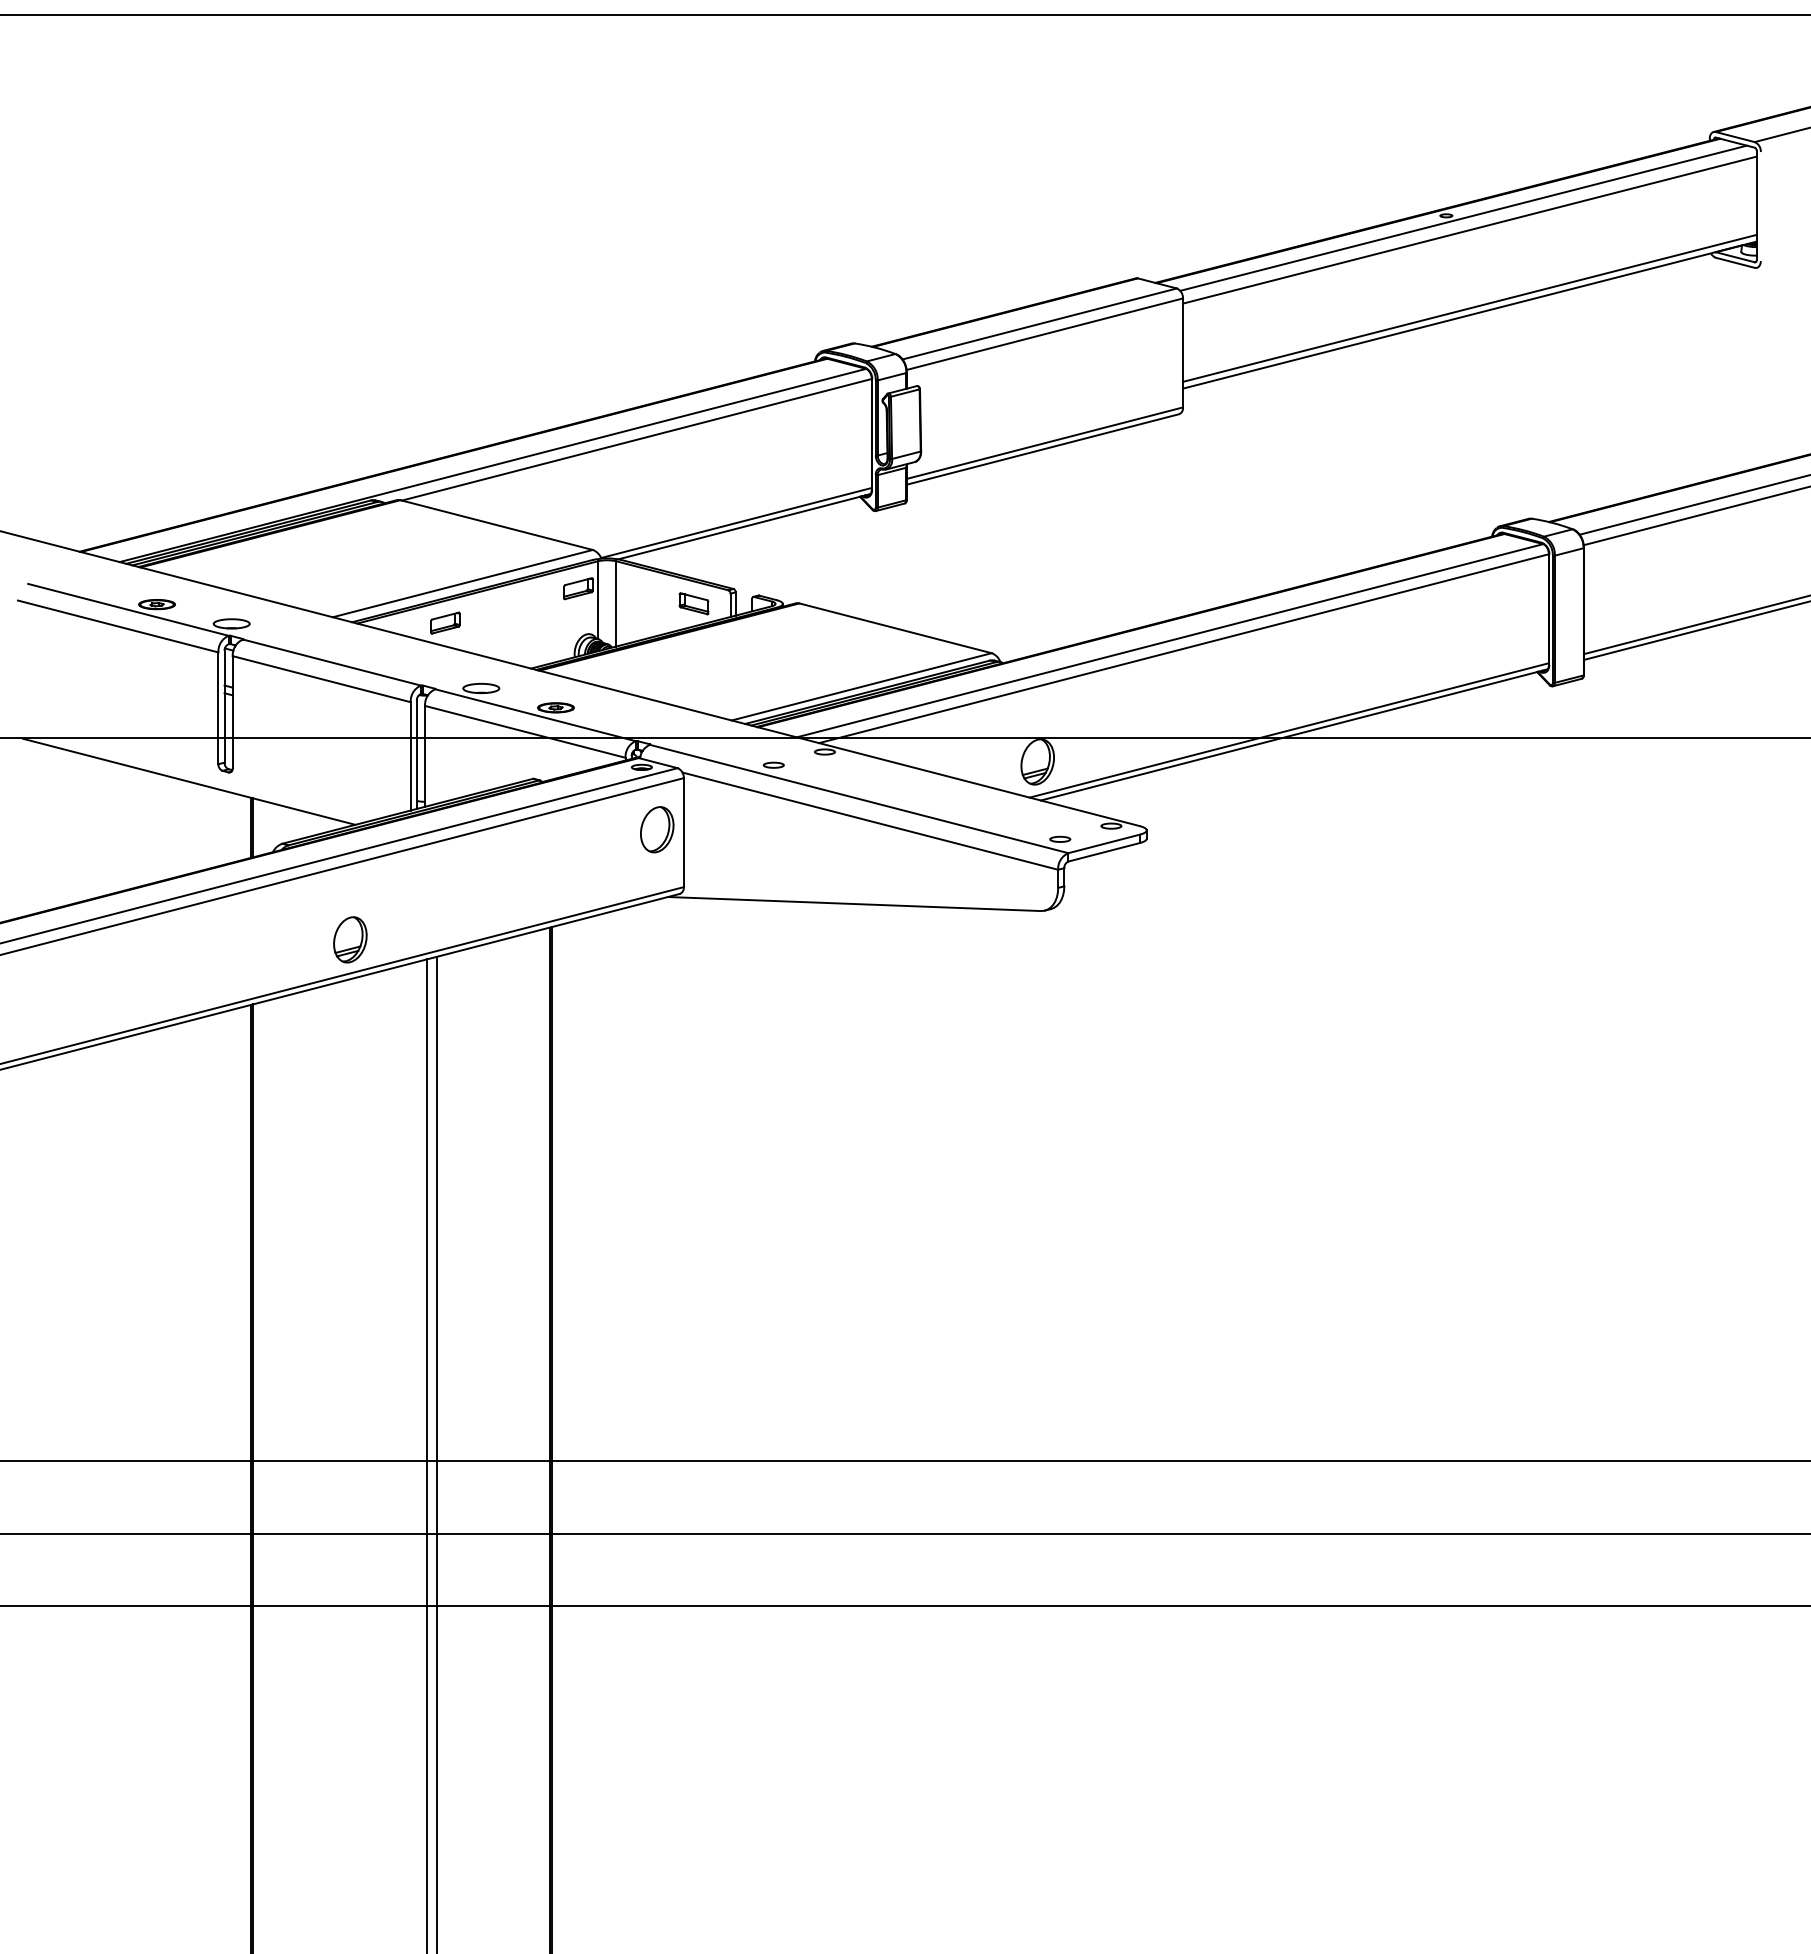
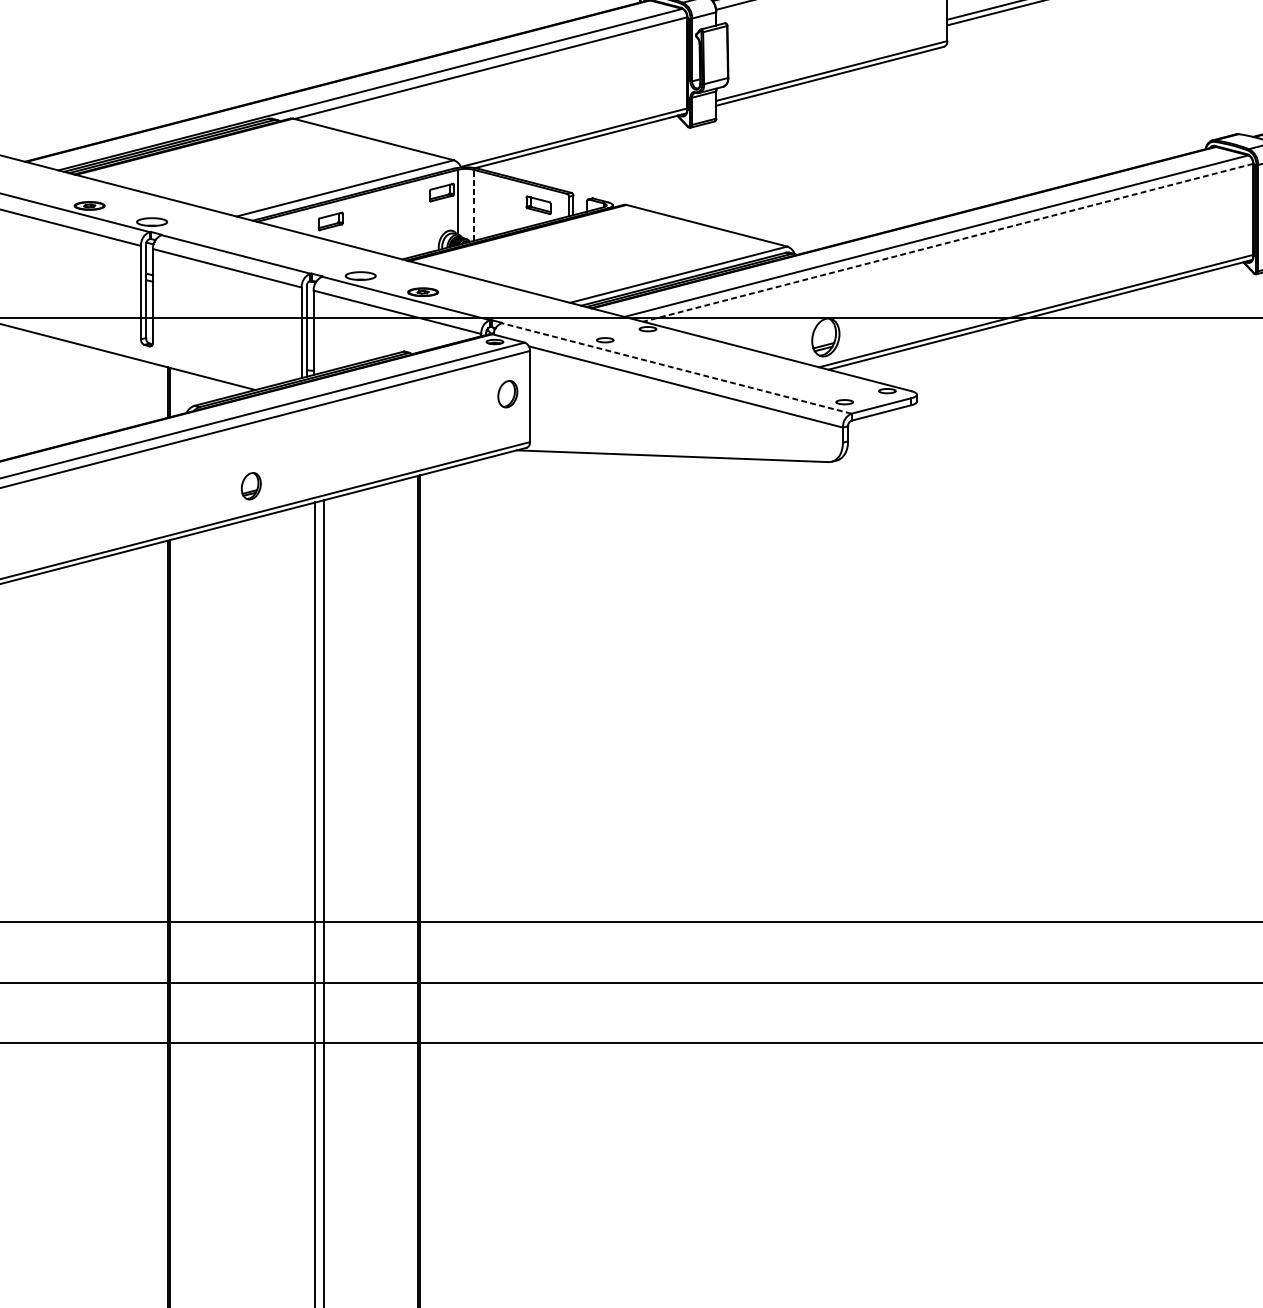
line: (616, 603) -> (473, 205), solid -> dashed
line: (1184, 648) -> (948, 242), solid -> dashed
line: (858, 798) -> (676, 368), solid -> dashed
part: (657, 829) -> (508, 393), size x0.7
part: (350, 939) -> (251, 485), size x0.7

